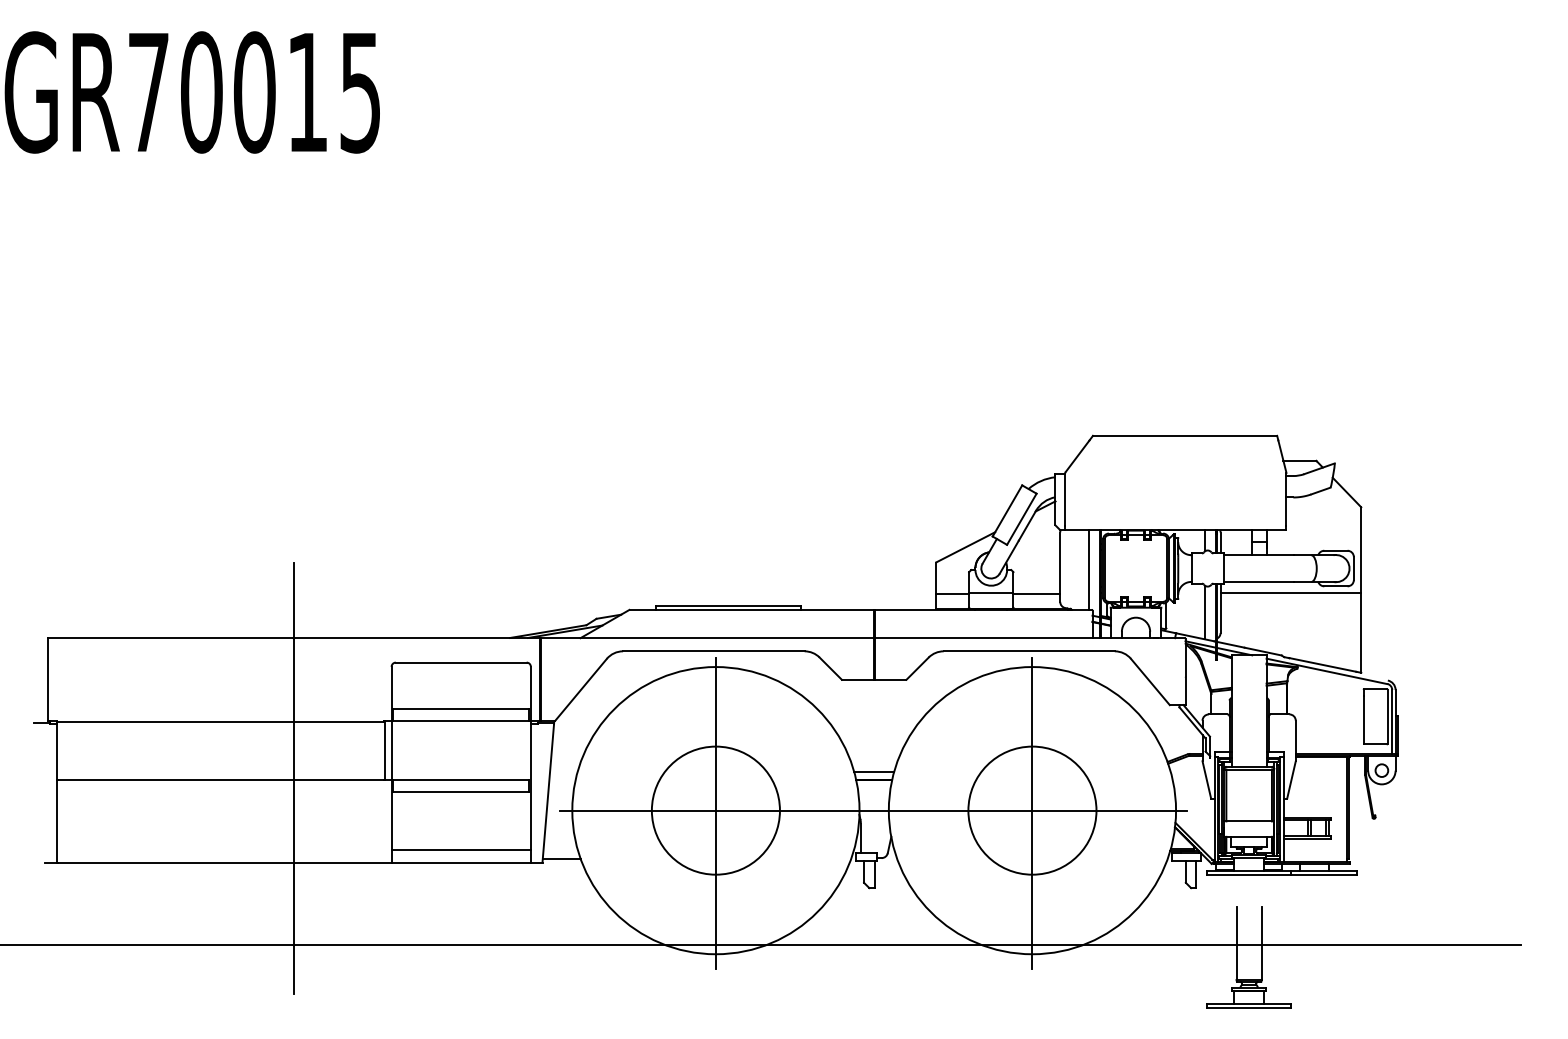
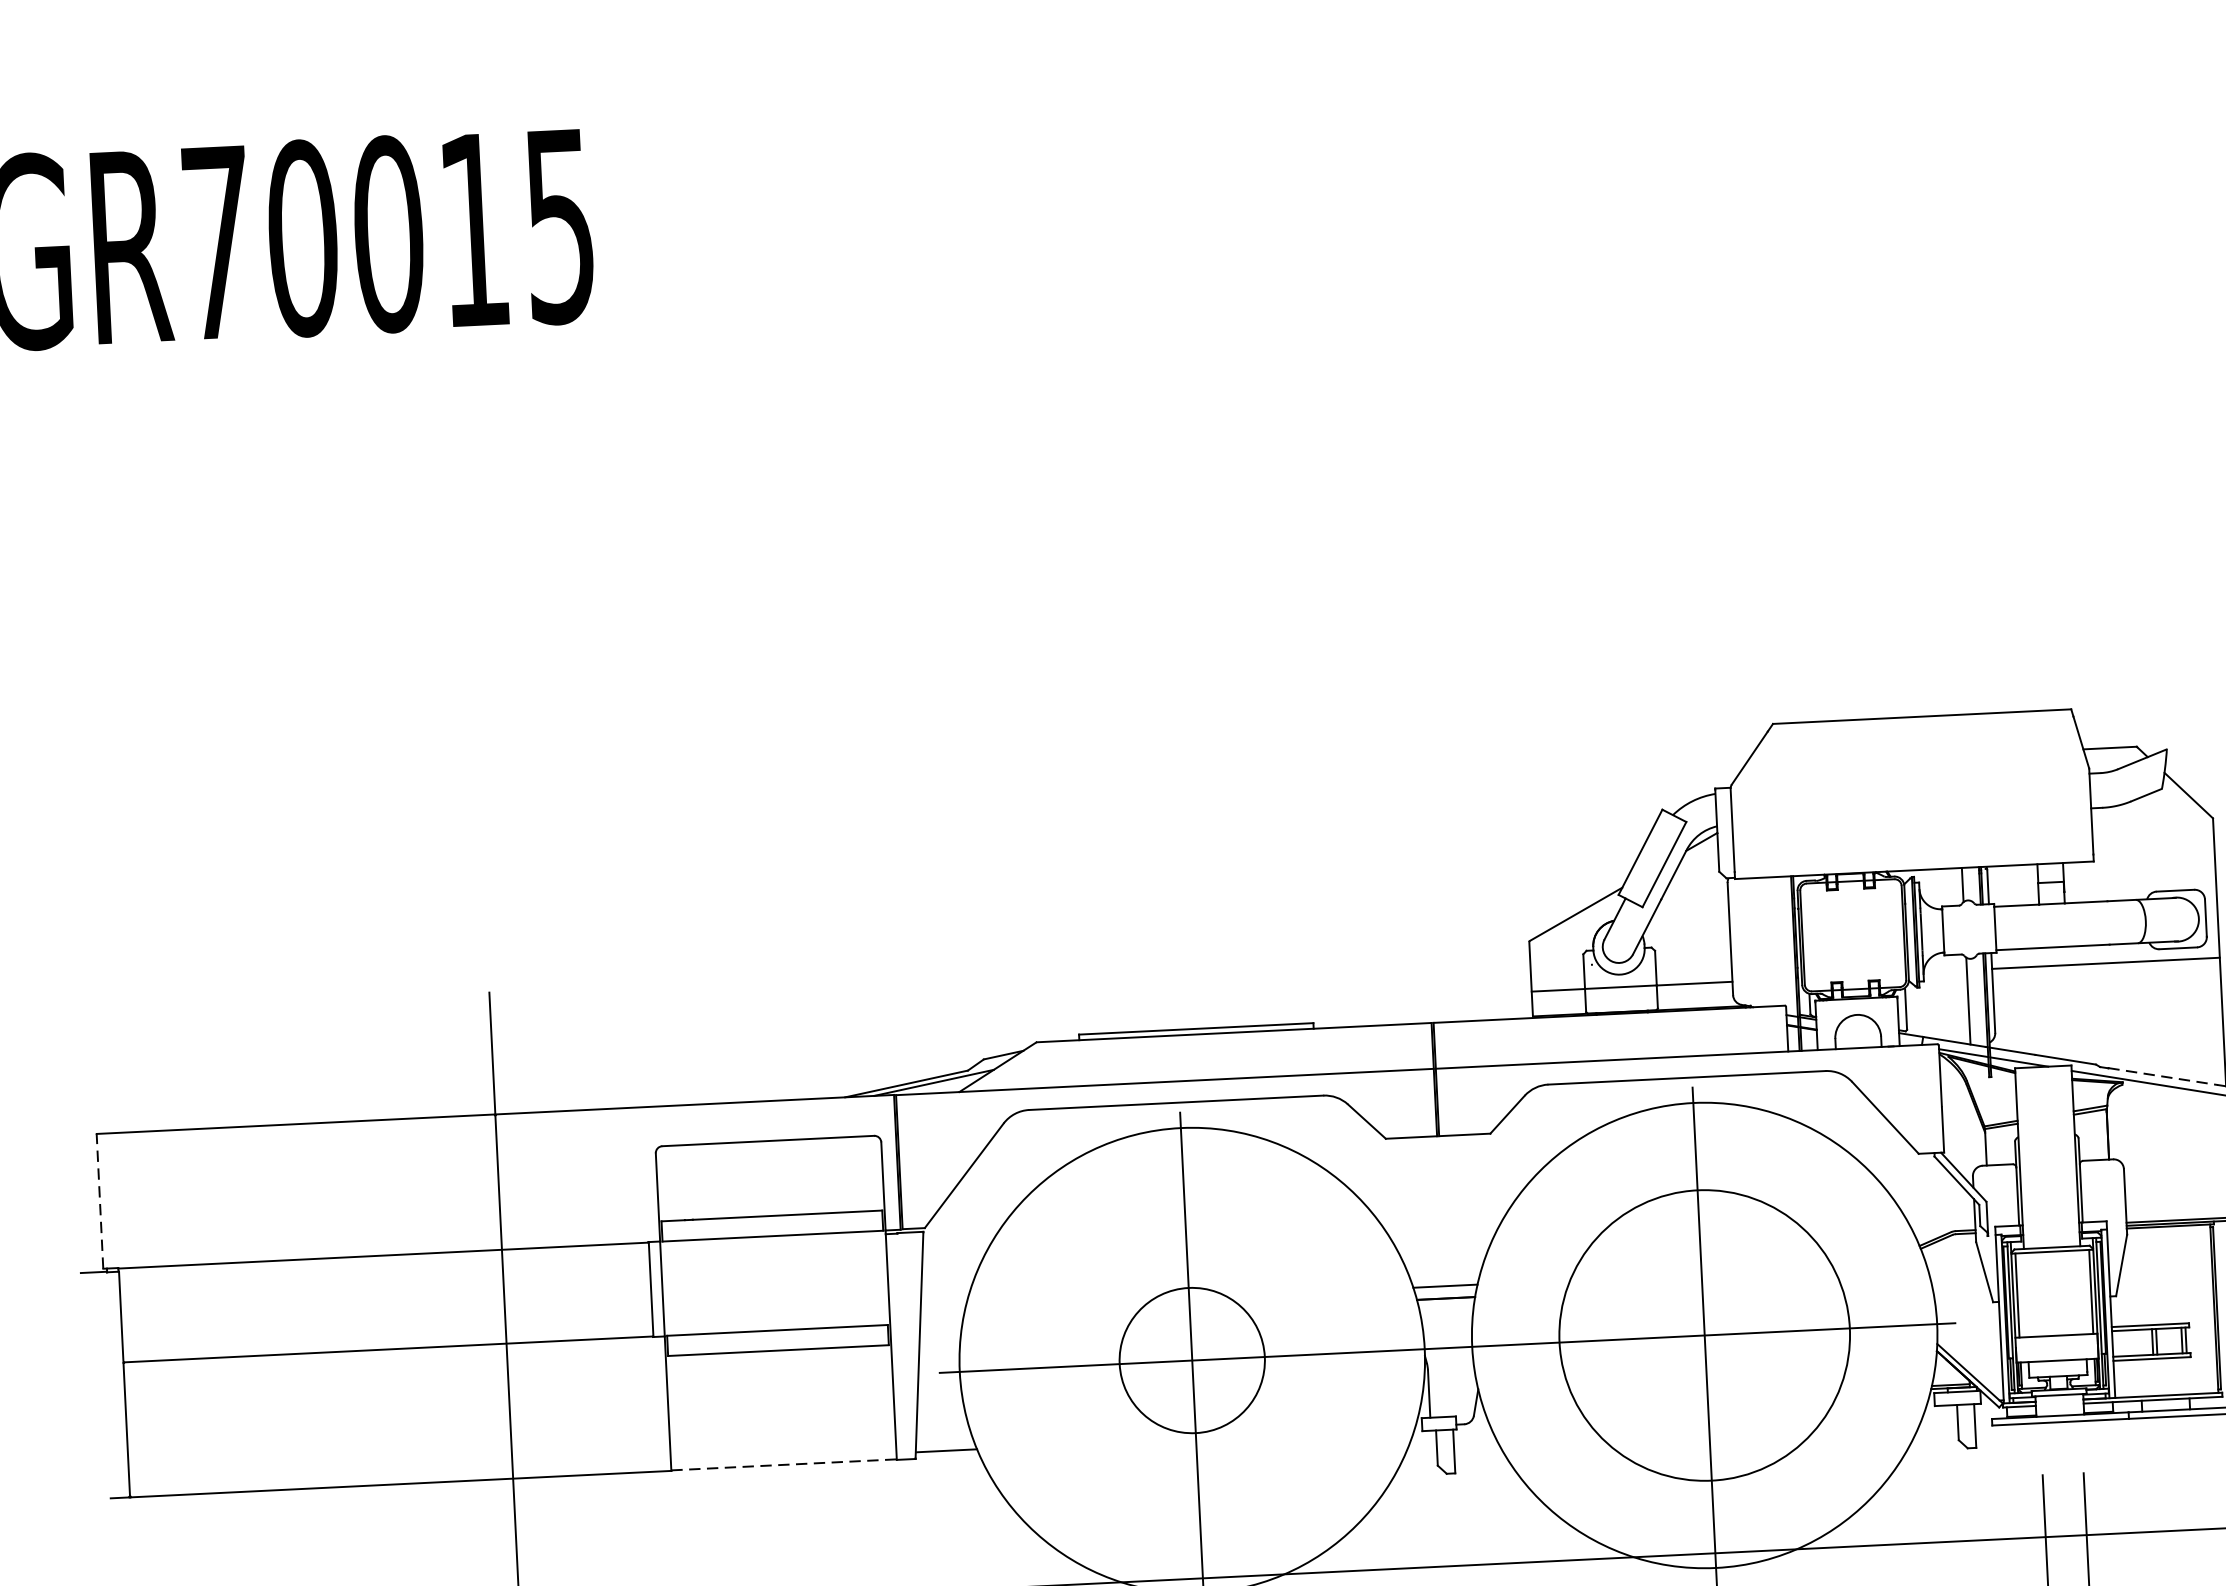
line: (1088, 569) -> (1776, 940), removed
line: (1323, 665) -> (2164, 1077), solid -> dashed
line: (47, 679) -> (99, 1201), solid -> dashed
circle: (715, 810) -> (1191, 1360), size x0.7
circle: (1032, 810) -> (1704, 1335), size x1.4
line: (460, 850) -> (781, 1445), removed
line: (461, 862) -> (784, 1464), solid -> dashed

